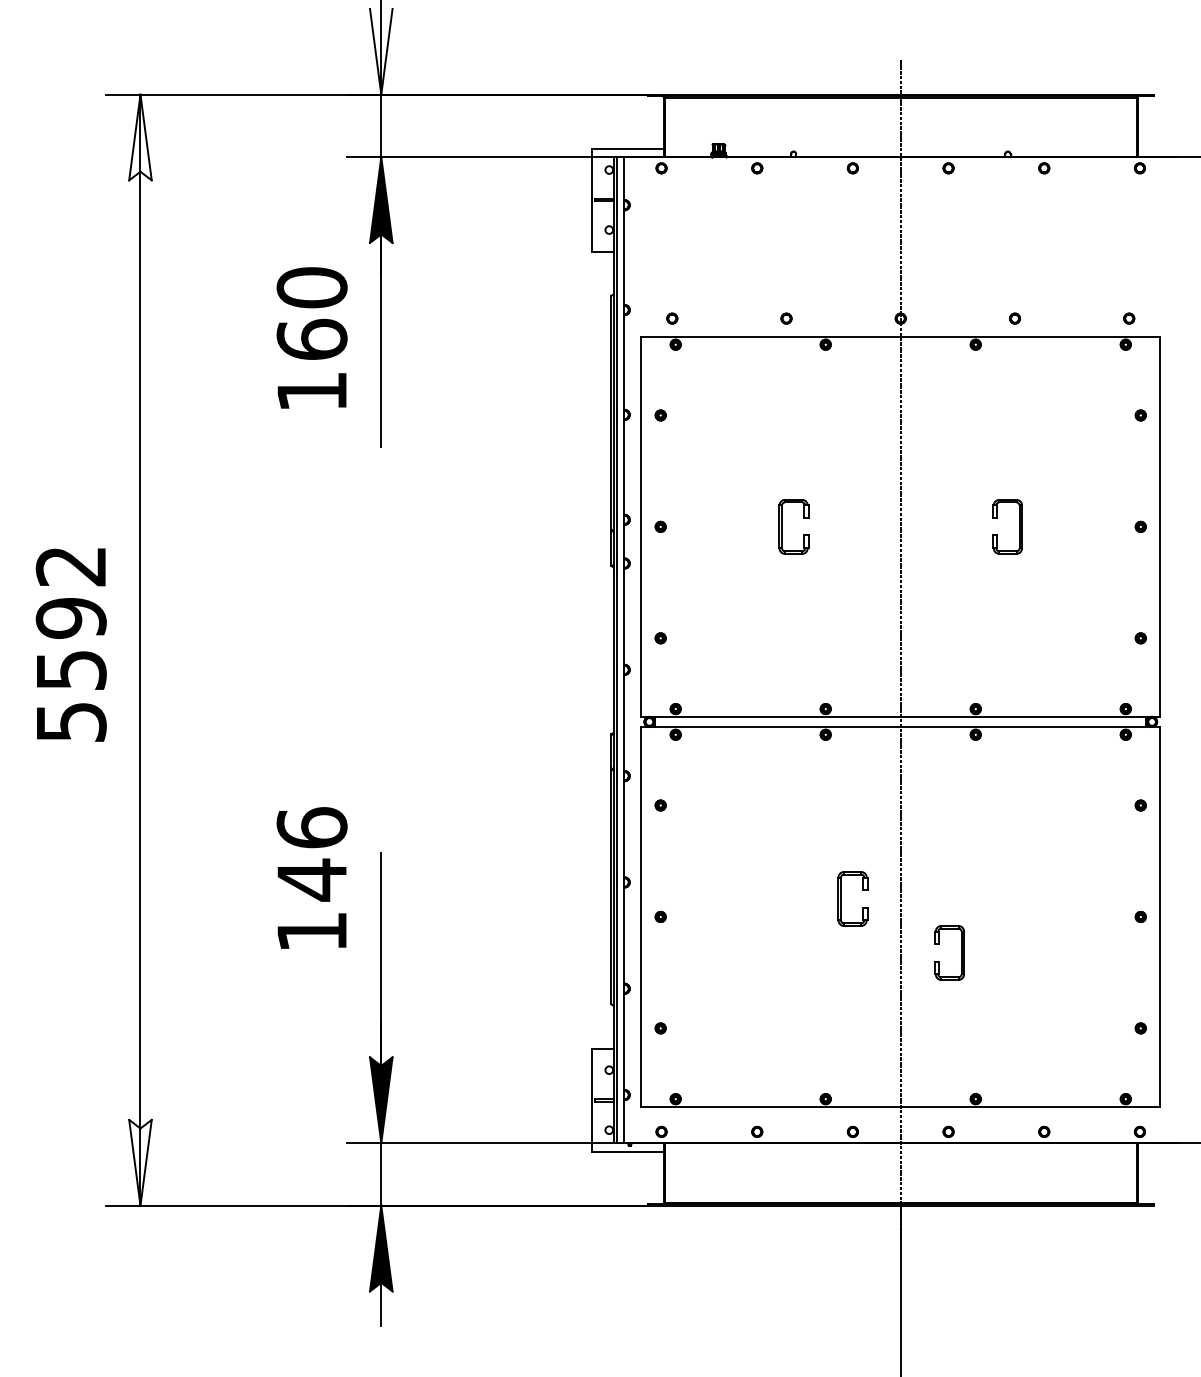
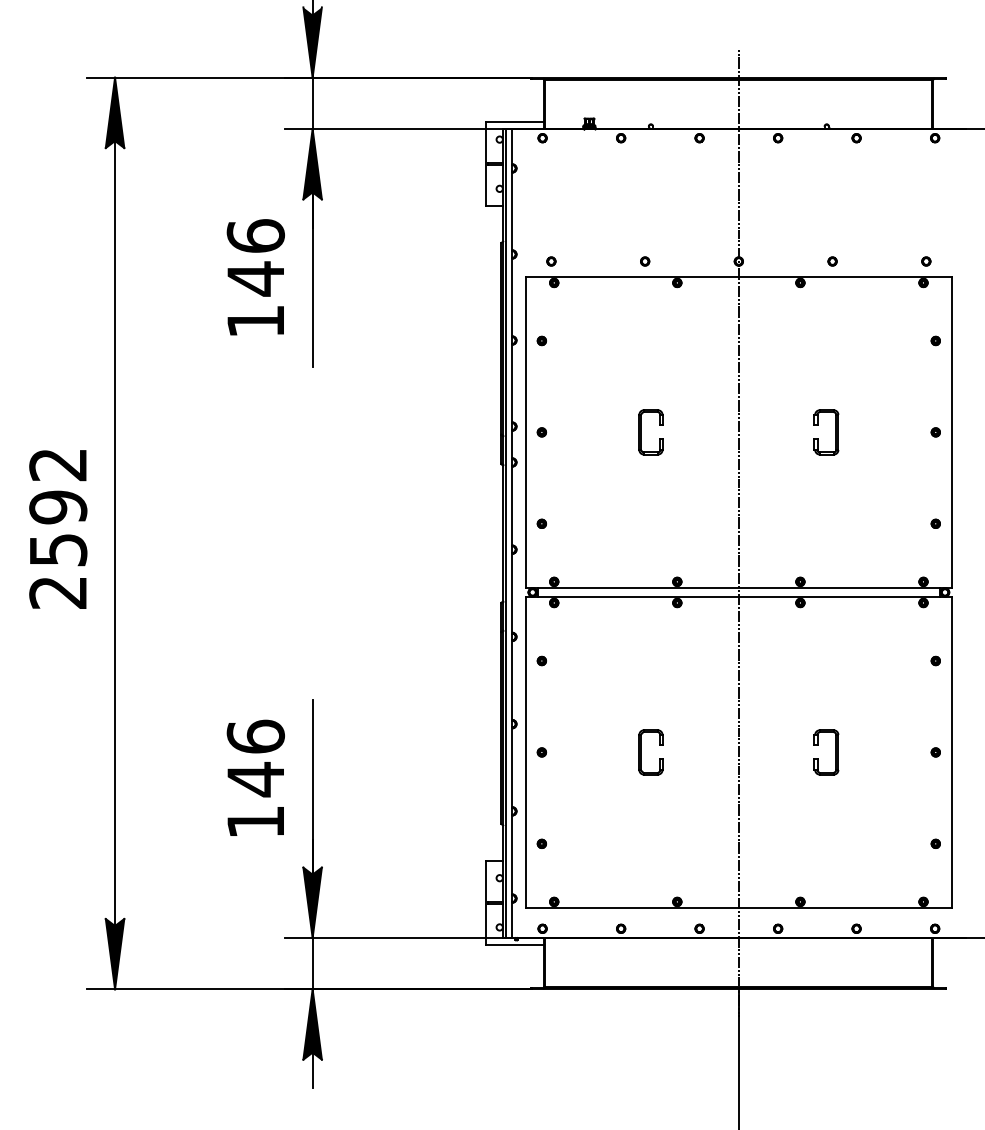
fill: (381, 51) -> (312, 42), added
fill: (140, 137) -> (115, 112), added
text: (311, 313) -> (255, 257), 160 -> 146
text: (70, 722) -> (57, 592), 5592 -> 2592
text: (311, 877) -> (255, 777), moved
part: (841, 898) -> (641, 752), moved
part: (961, 952) -> (836, 752), moved
fill: (140, 1162) -> (115, 953), added

